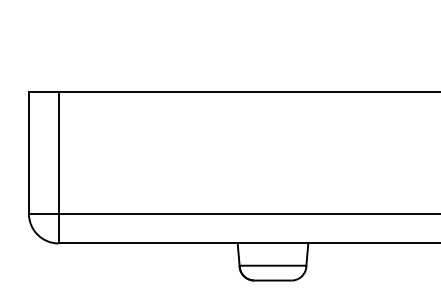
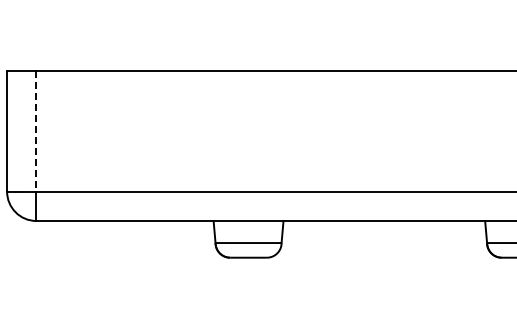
line: (58, 152) -> (36, 131), solid -> dashed

